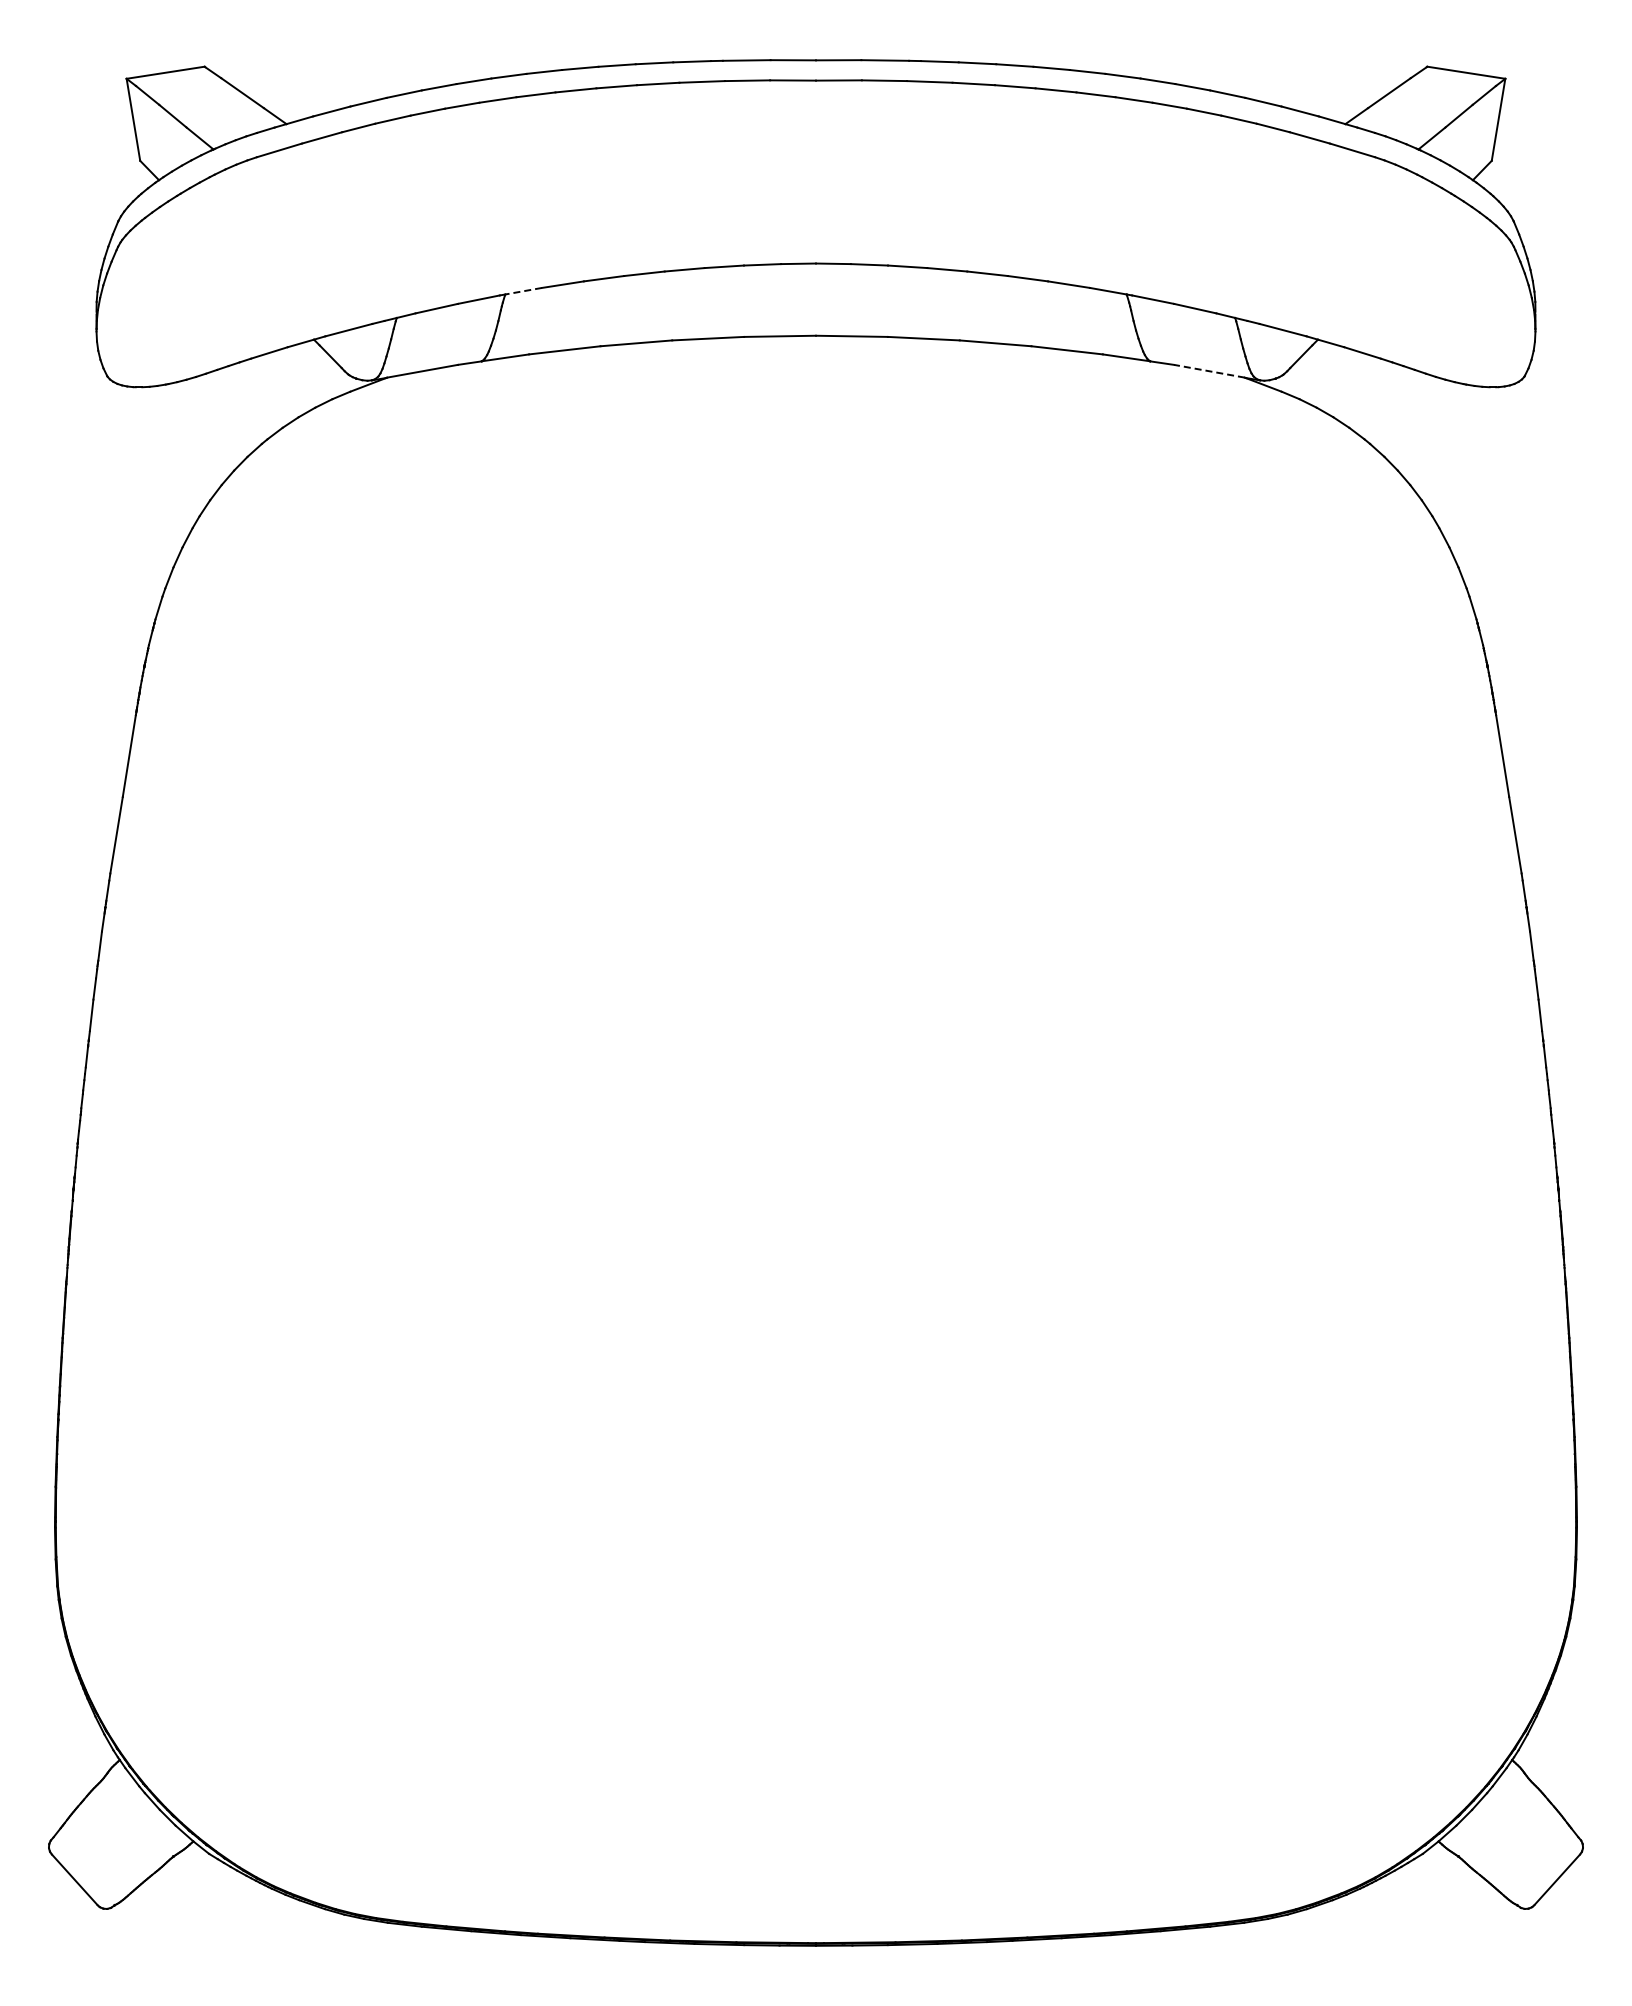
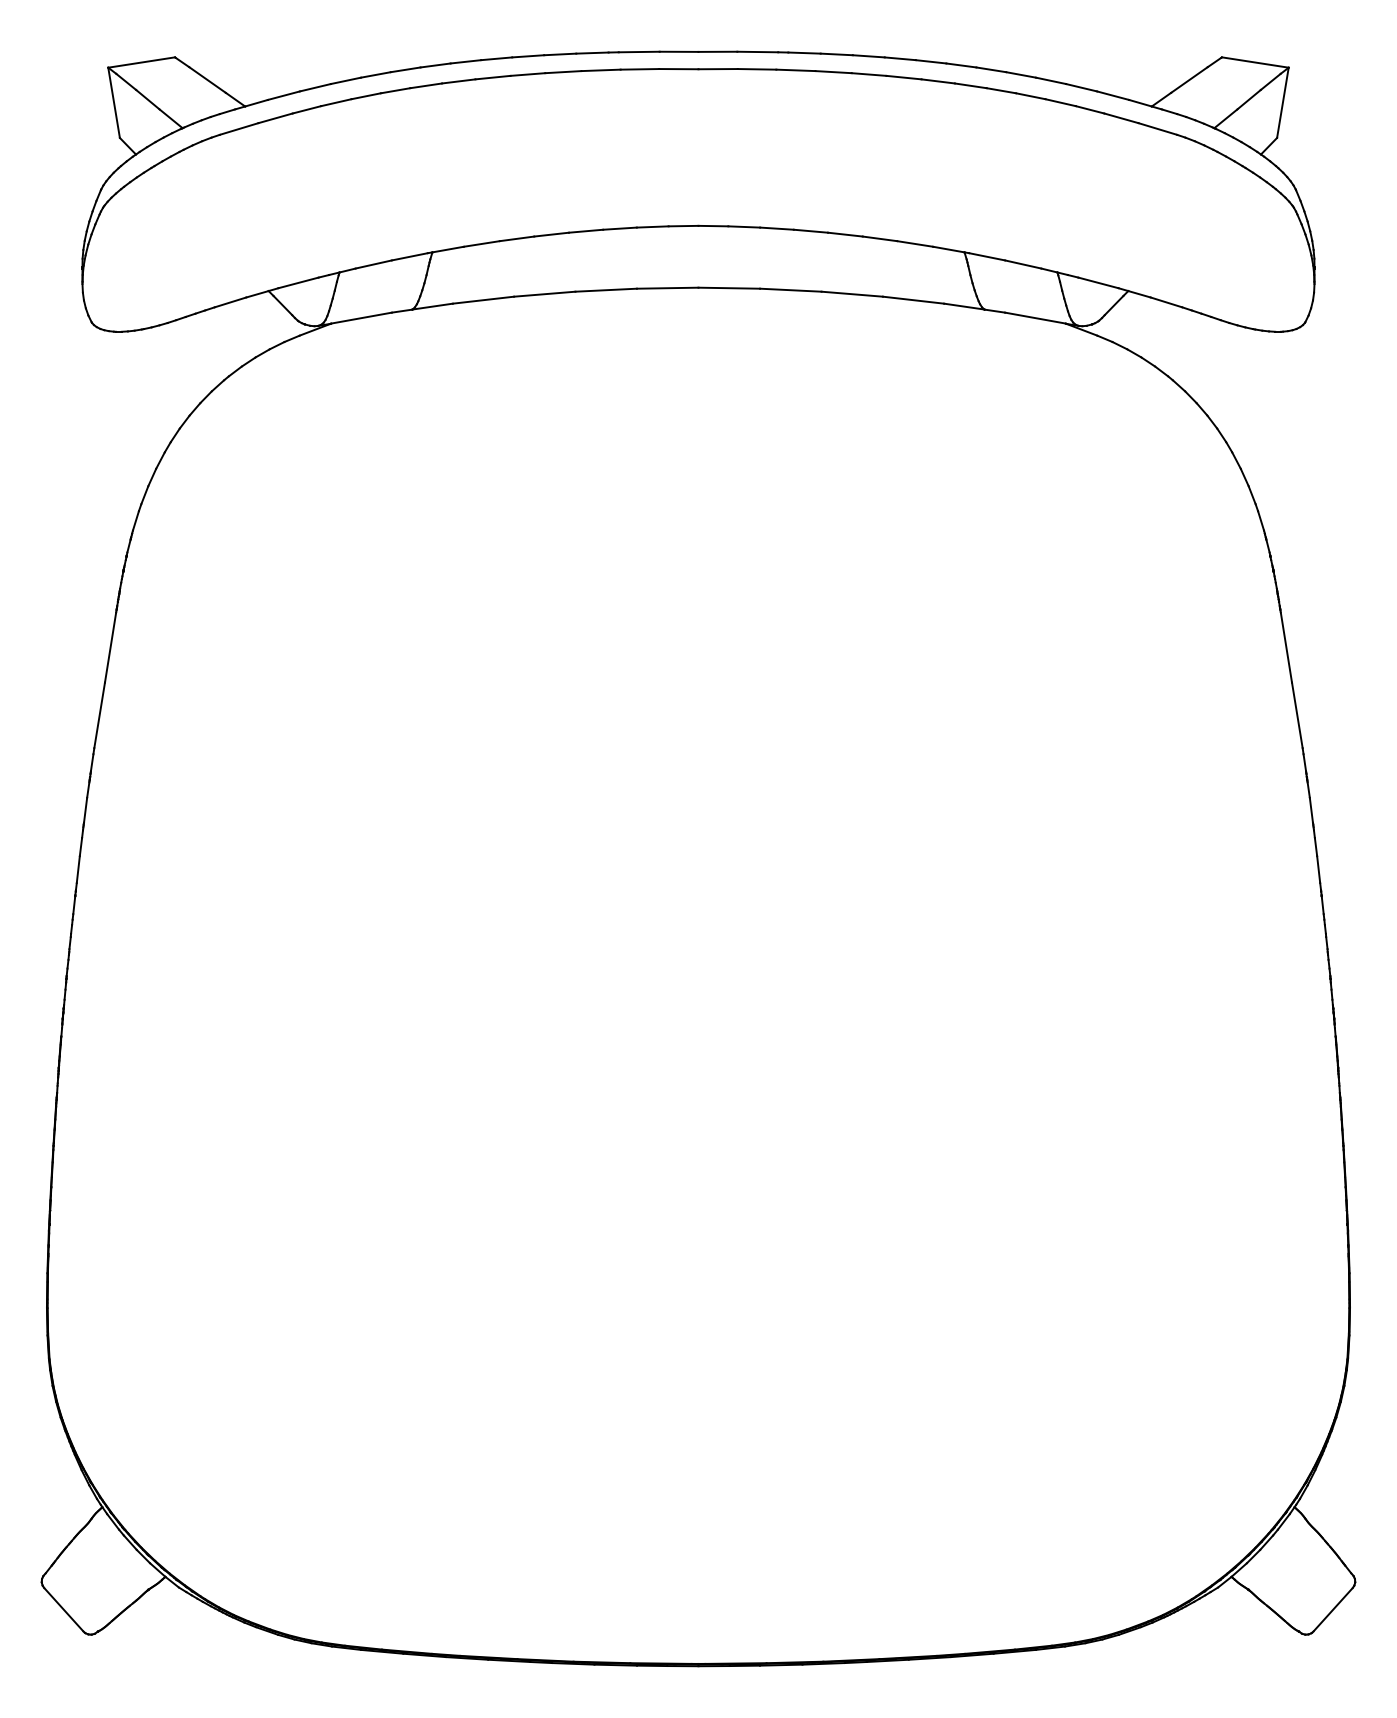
line: (523, 291) -> (448, 249), dashed -> solid
line: (1209, 371) -> (1035, 318), dashed -> solid

